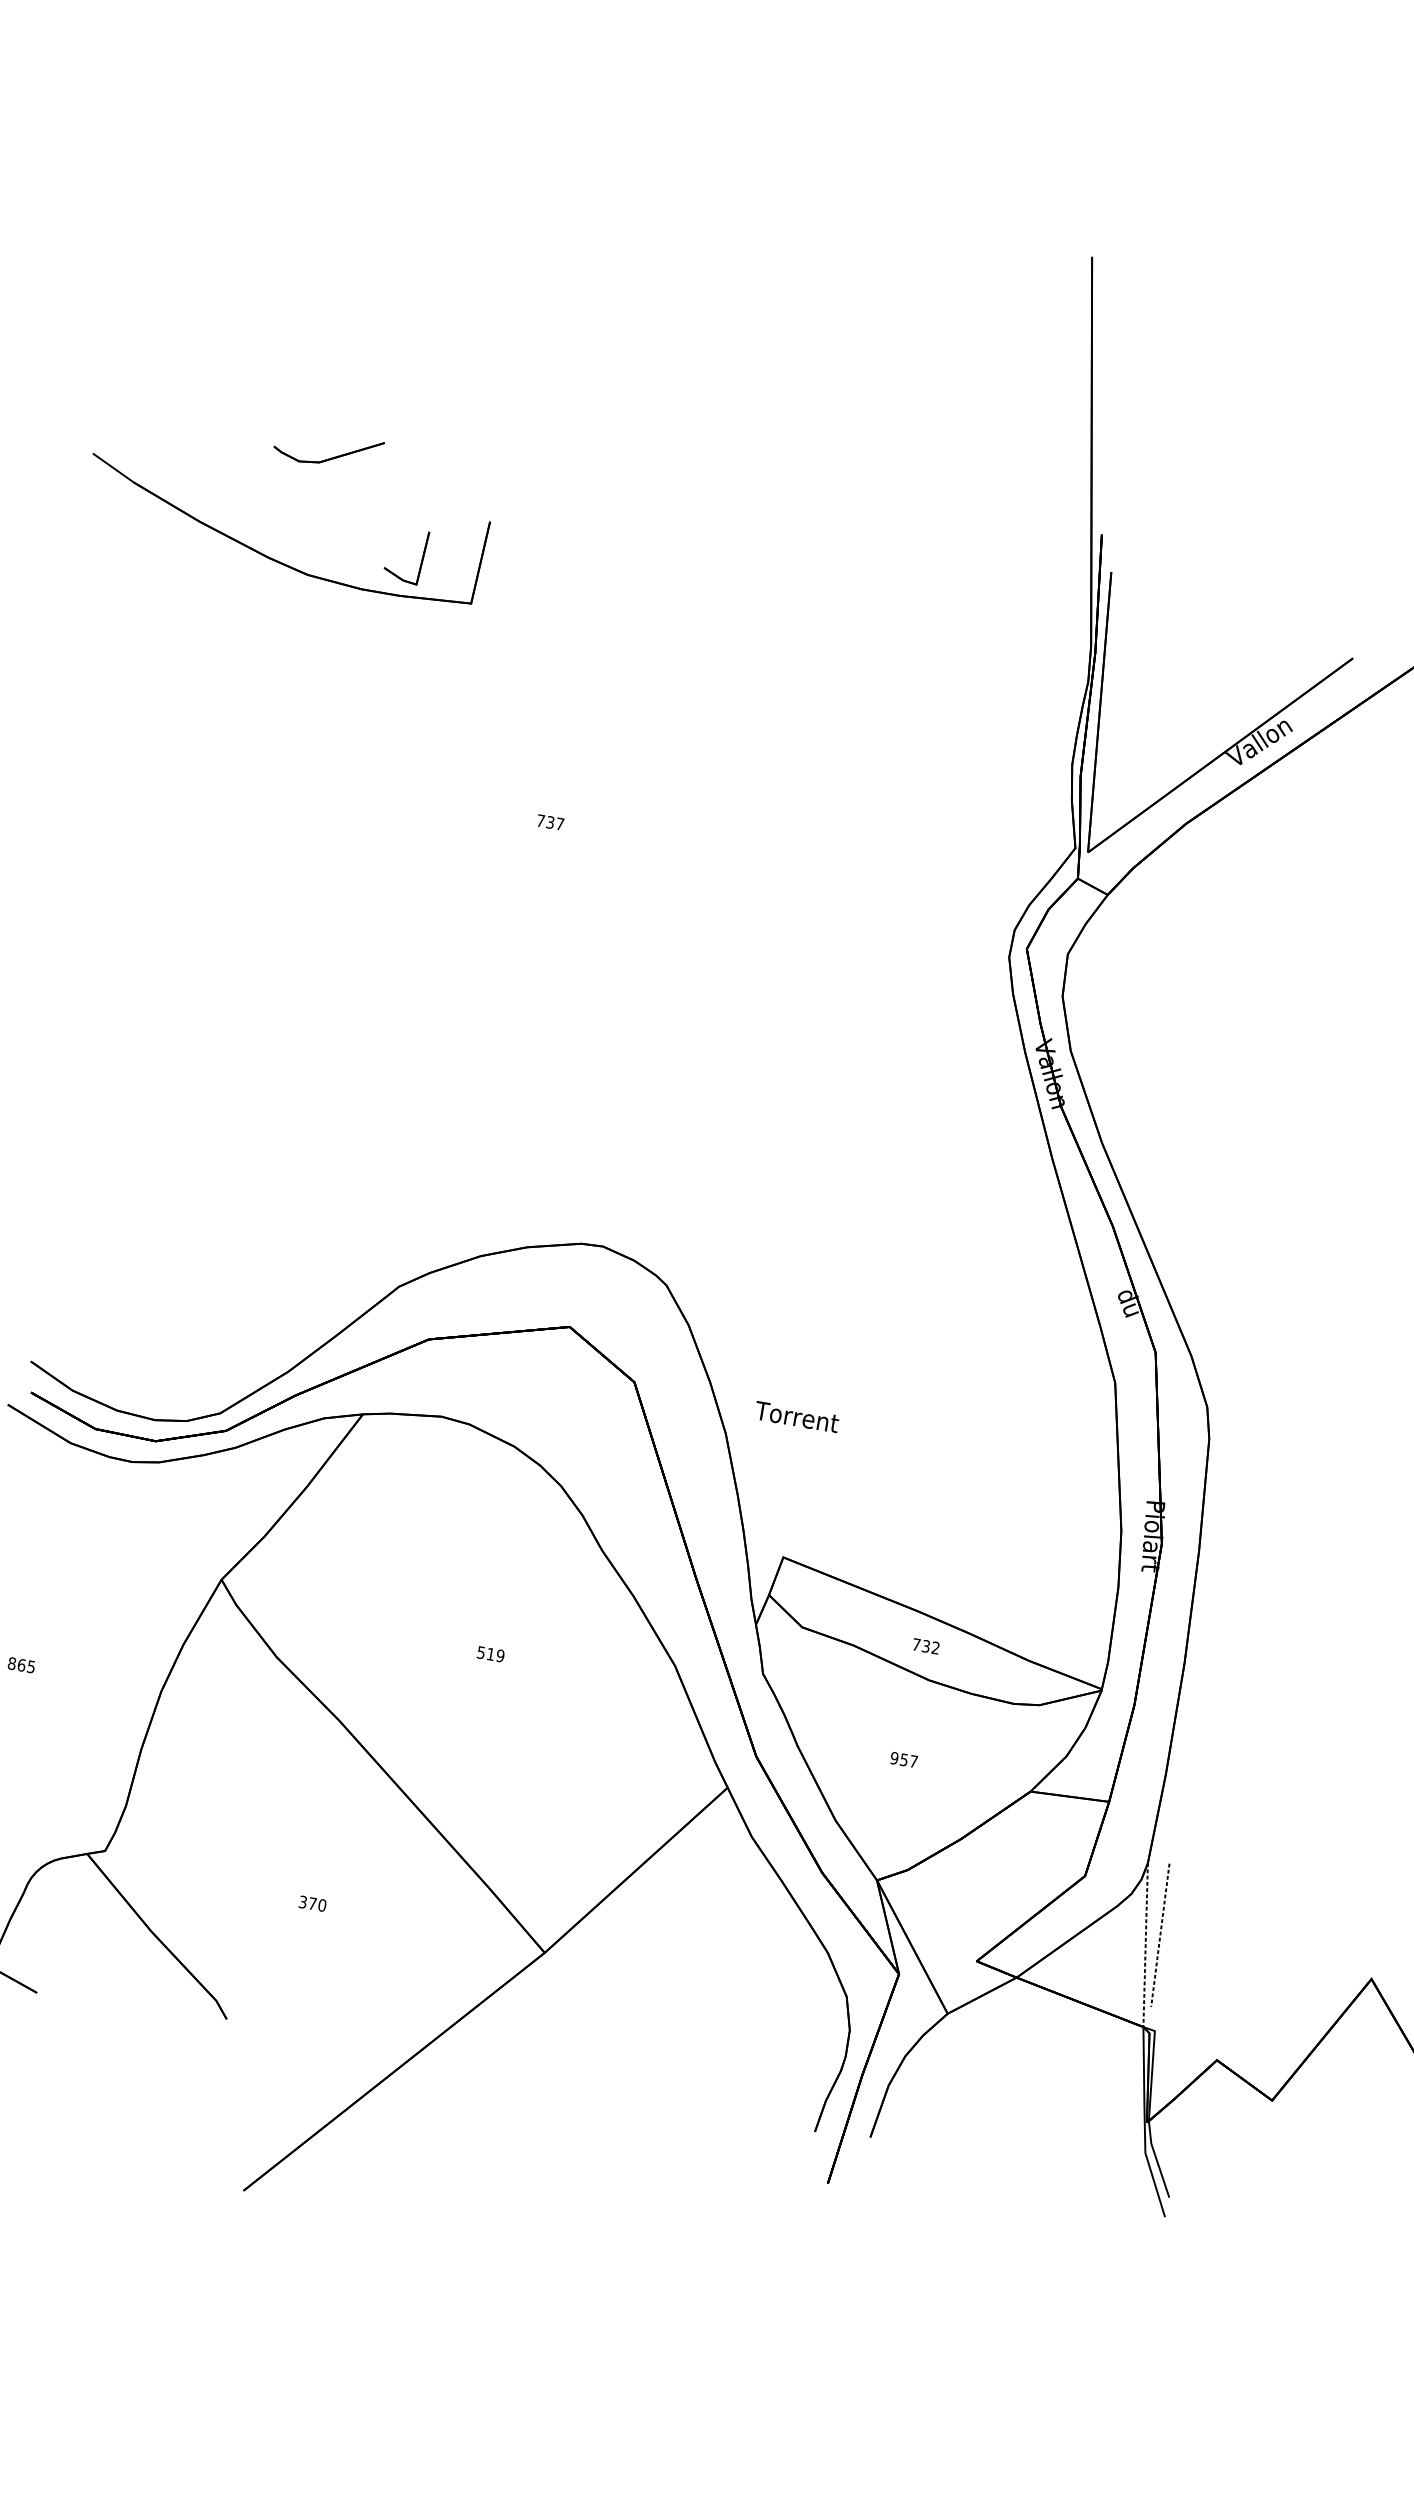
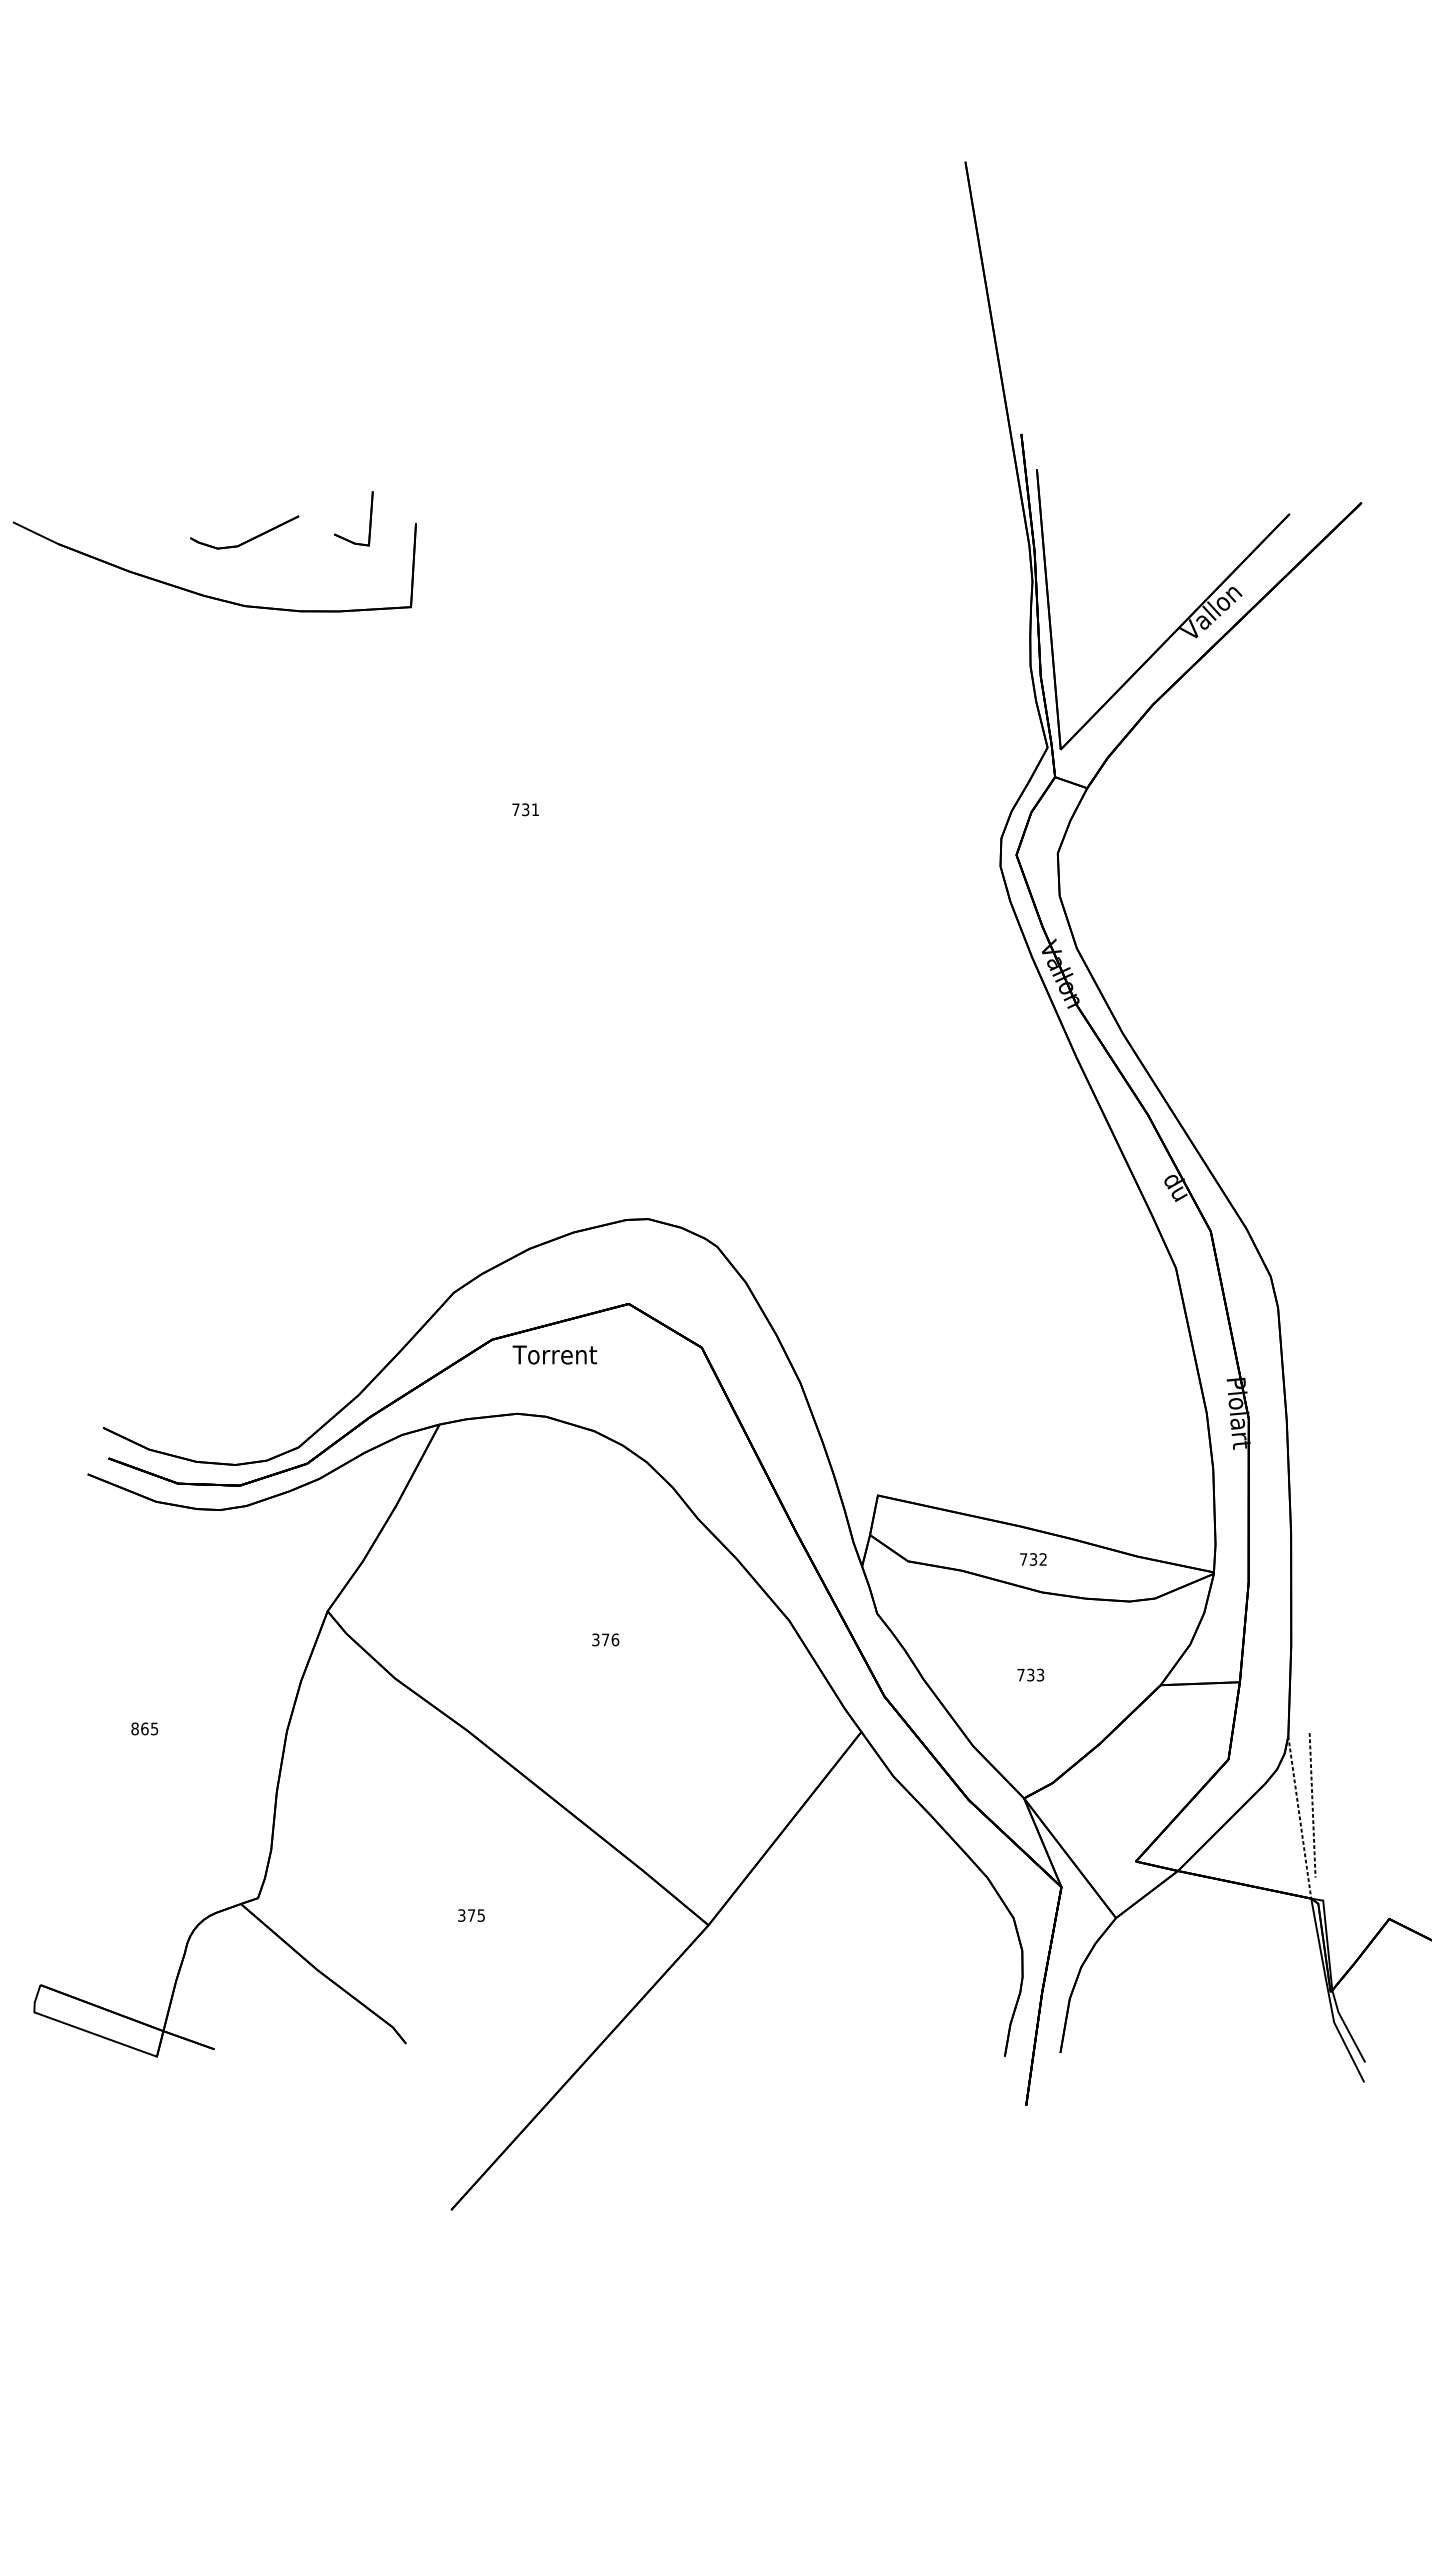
part: (331, 457) -> (248, 539), moved
part: (421, 559) -> (369, 519), moved
text: (560, 823) -> (535, 809), 737 -> 731
text: (796, 1416) -> (554, 1354), moved
text: (490, 1653) -> (605, 1639), 519 -> 376
text: (904, 1759) -> (1030, 1674), 957 -> 733
text: (322, 1905) -> (481, 1915), 370 -> 375

